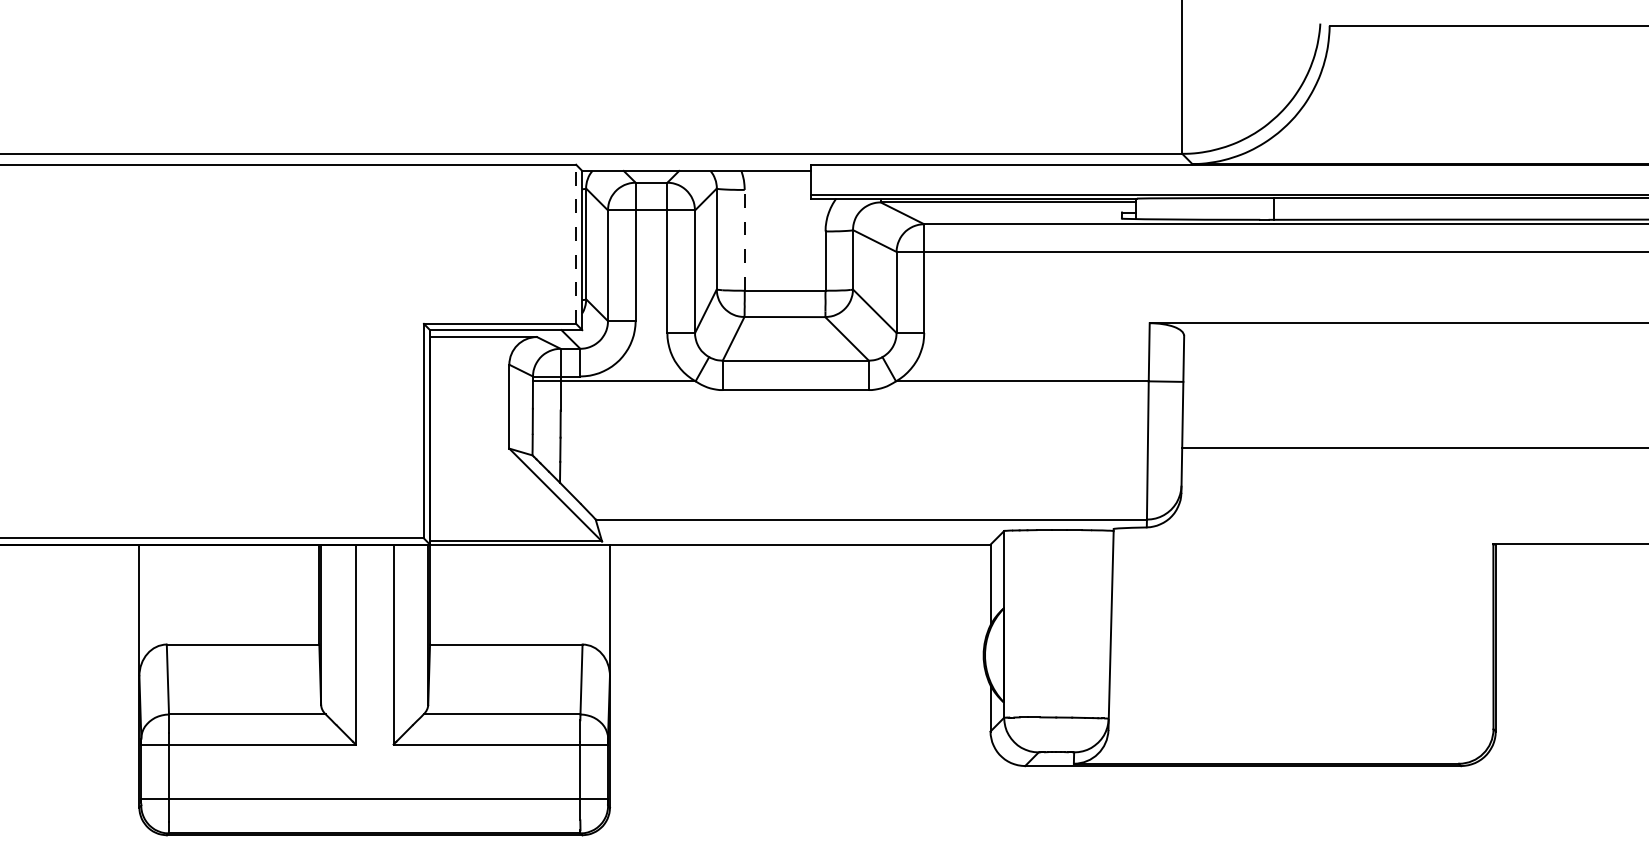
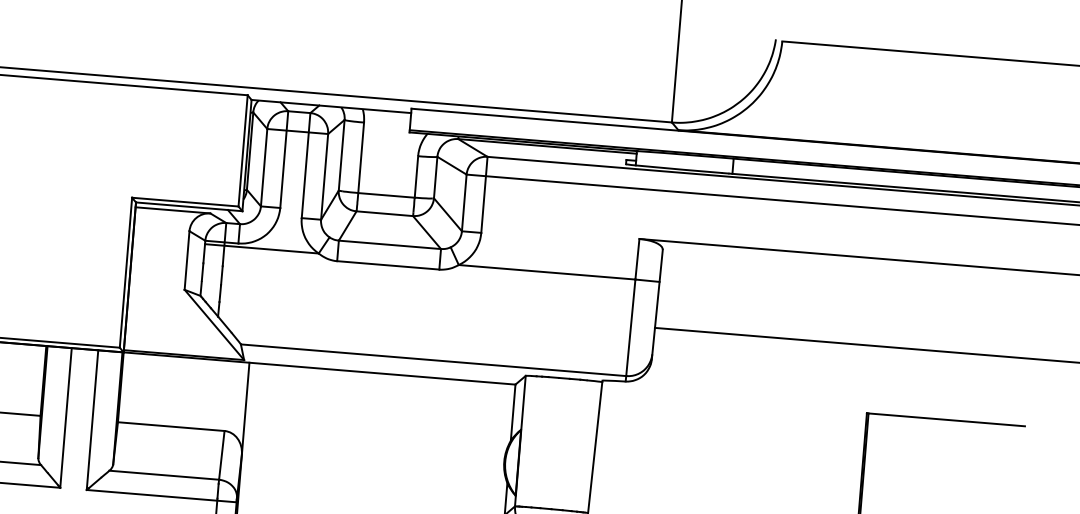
line: (744, 239) -> (361, 157), dashed -> solid
line: (576, 244) -> (243, 151), dashed -> solid

